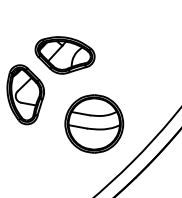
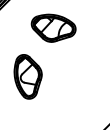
part: (64, 55) -> (53, 28), moved
part: (94, 123) -> (79, 98), removed

